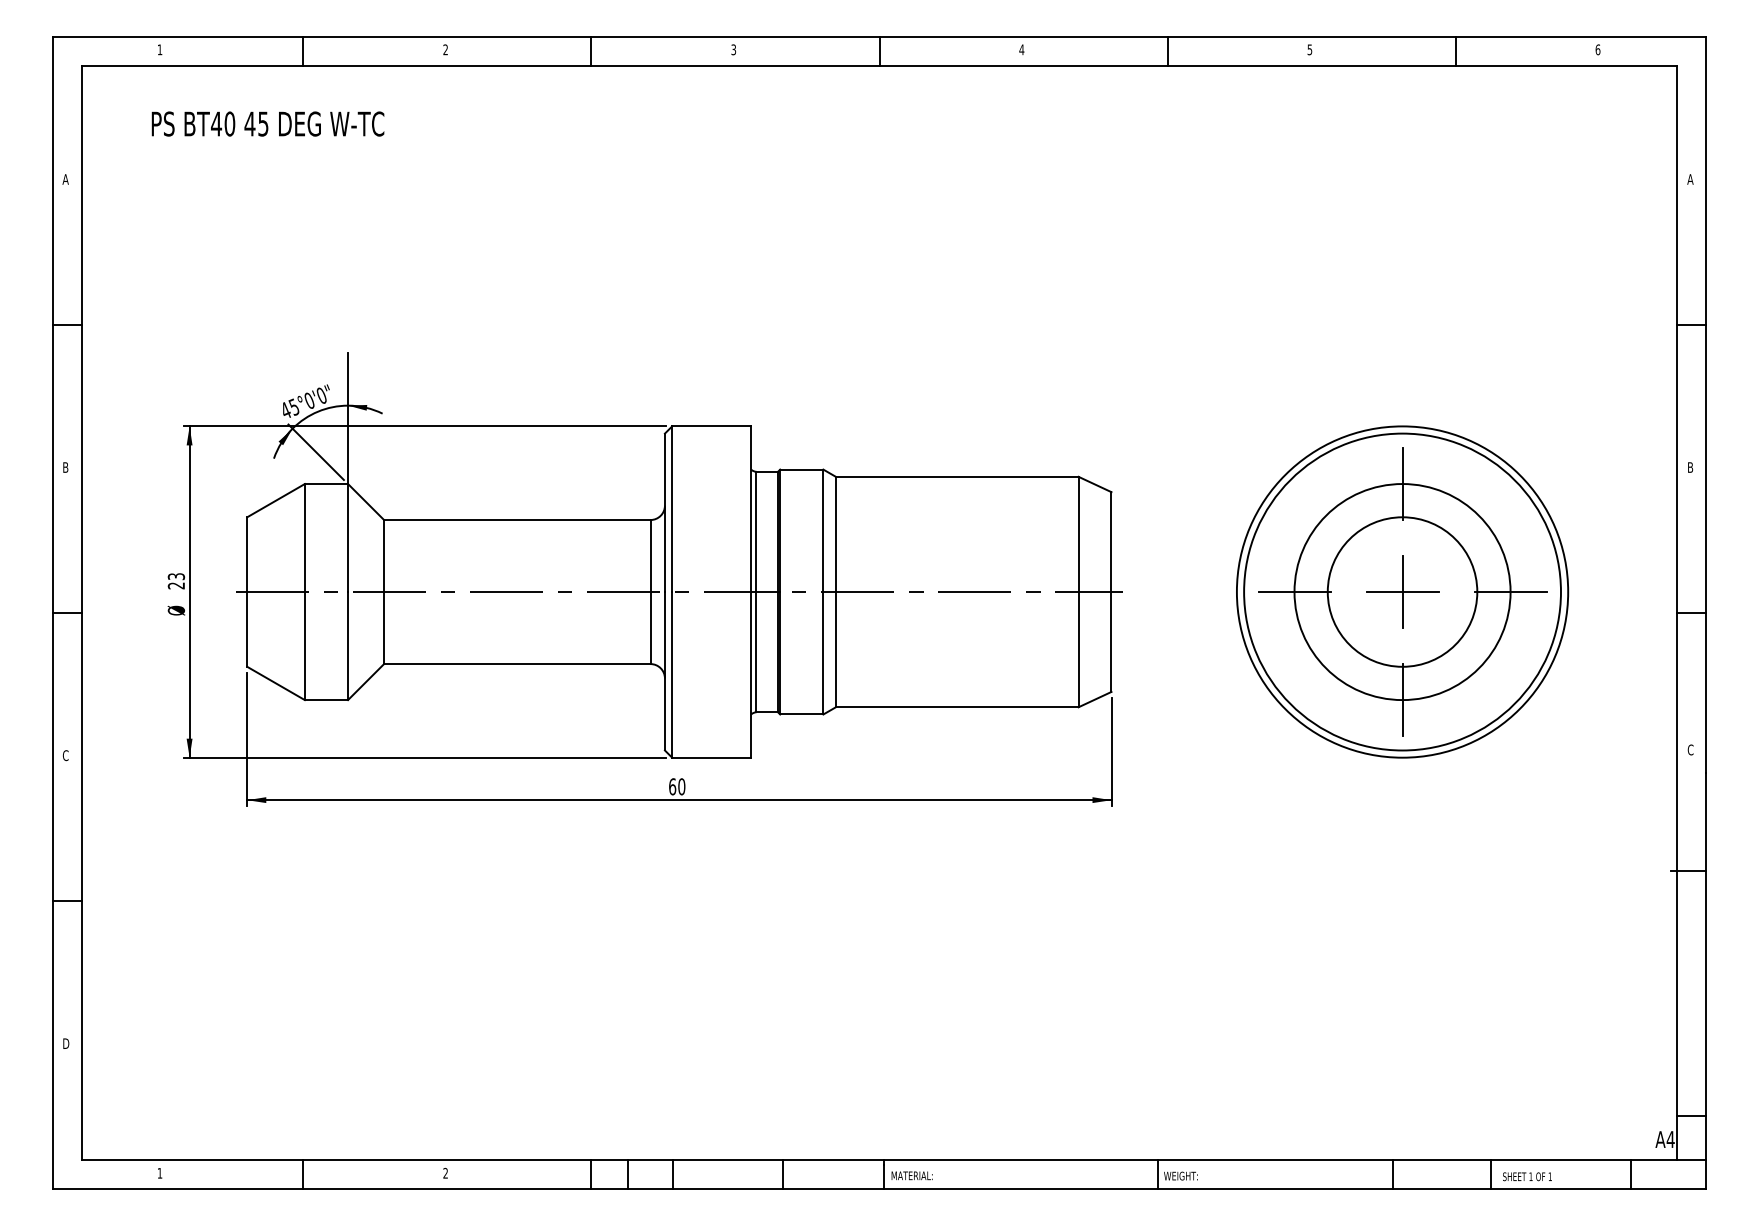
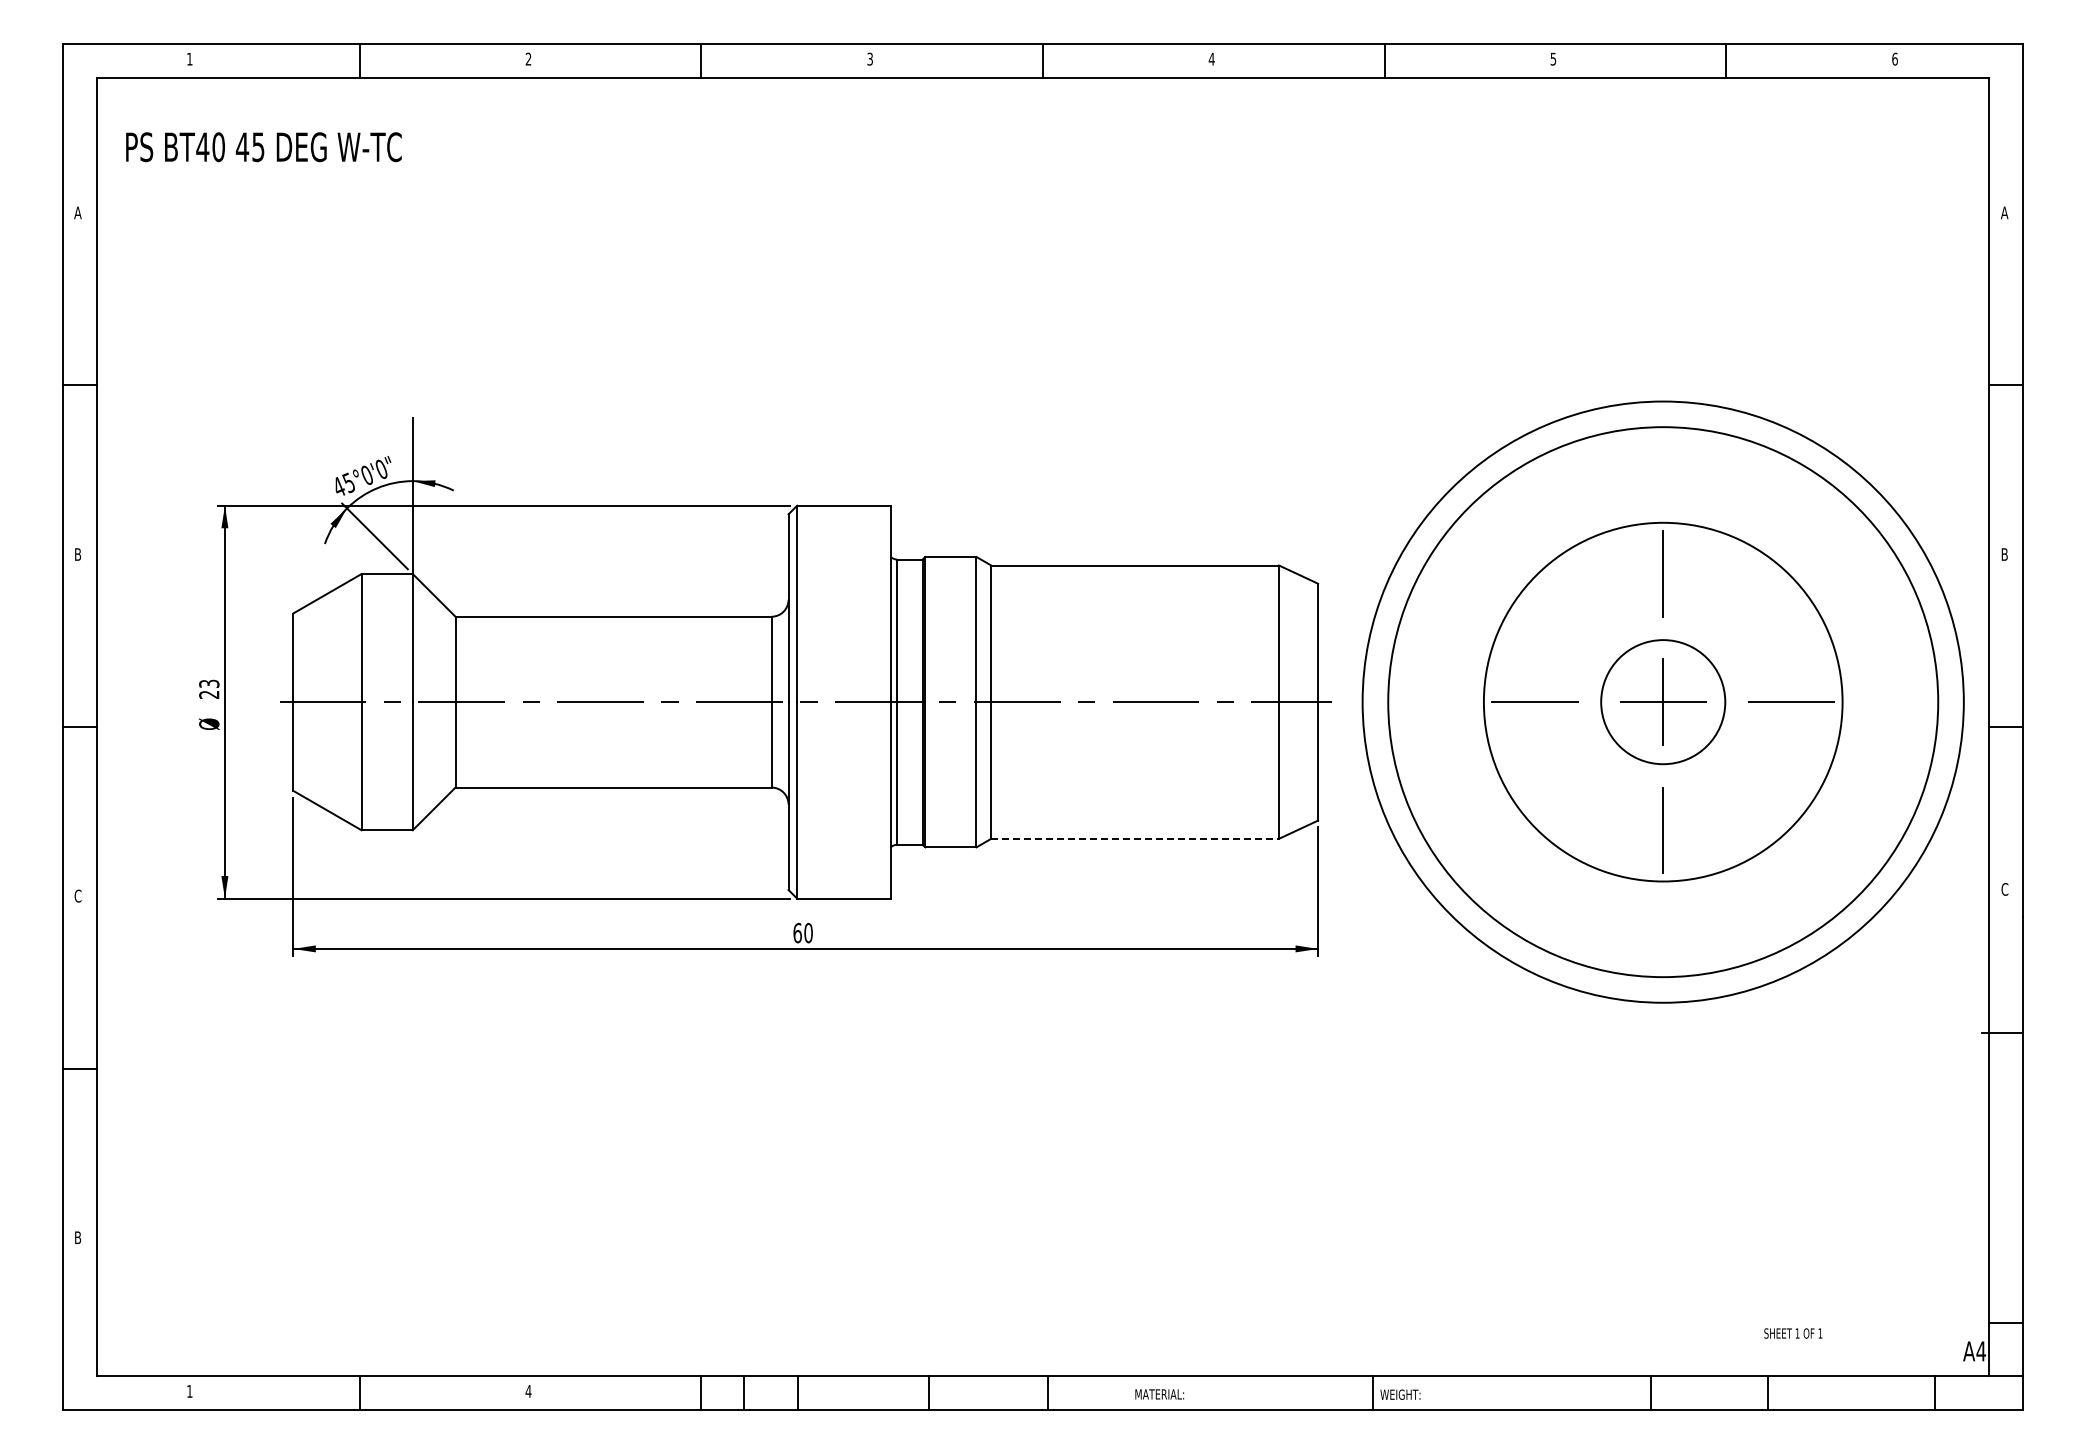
text: (267, 124) -> (263, 147), moved
circle: (1401, 591) -> (1662, 701), size x0.7
circle: (1401, 591) -> (1662, 701), size x1.4
circle: (1402, 592) -> (1663, 702), size x1.4
circle: (1402, 592) -> (1663, 702), size x1.6
line: (957, 707) -> (1135, 838), solid -> dashed
text: (66, 1043) -> (79, 1237), D -> B
text: (445, 1173) -> (528, 1391), 2 -> 4
text: (911, 1175) -> (1159, 1394), moved
text: (1527, 1176) -> (1793, 1333), moved

